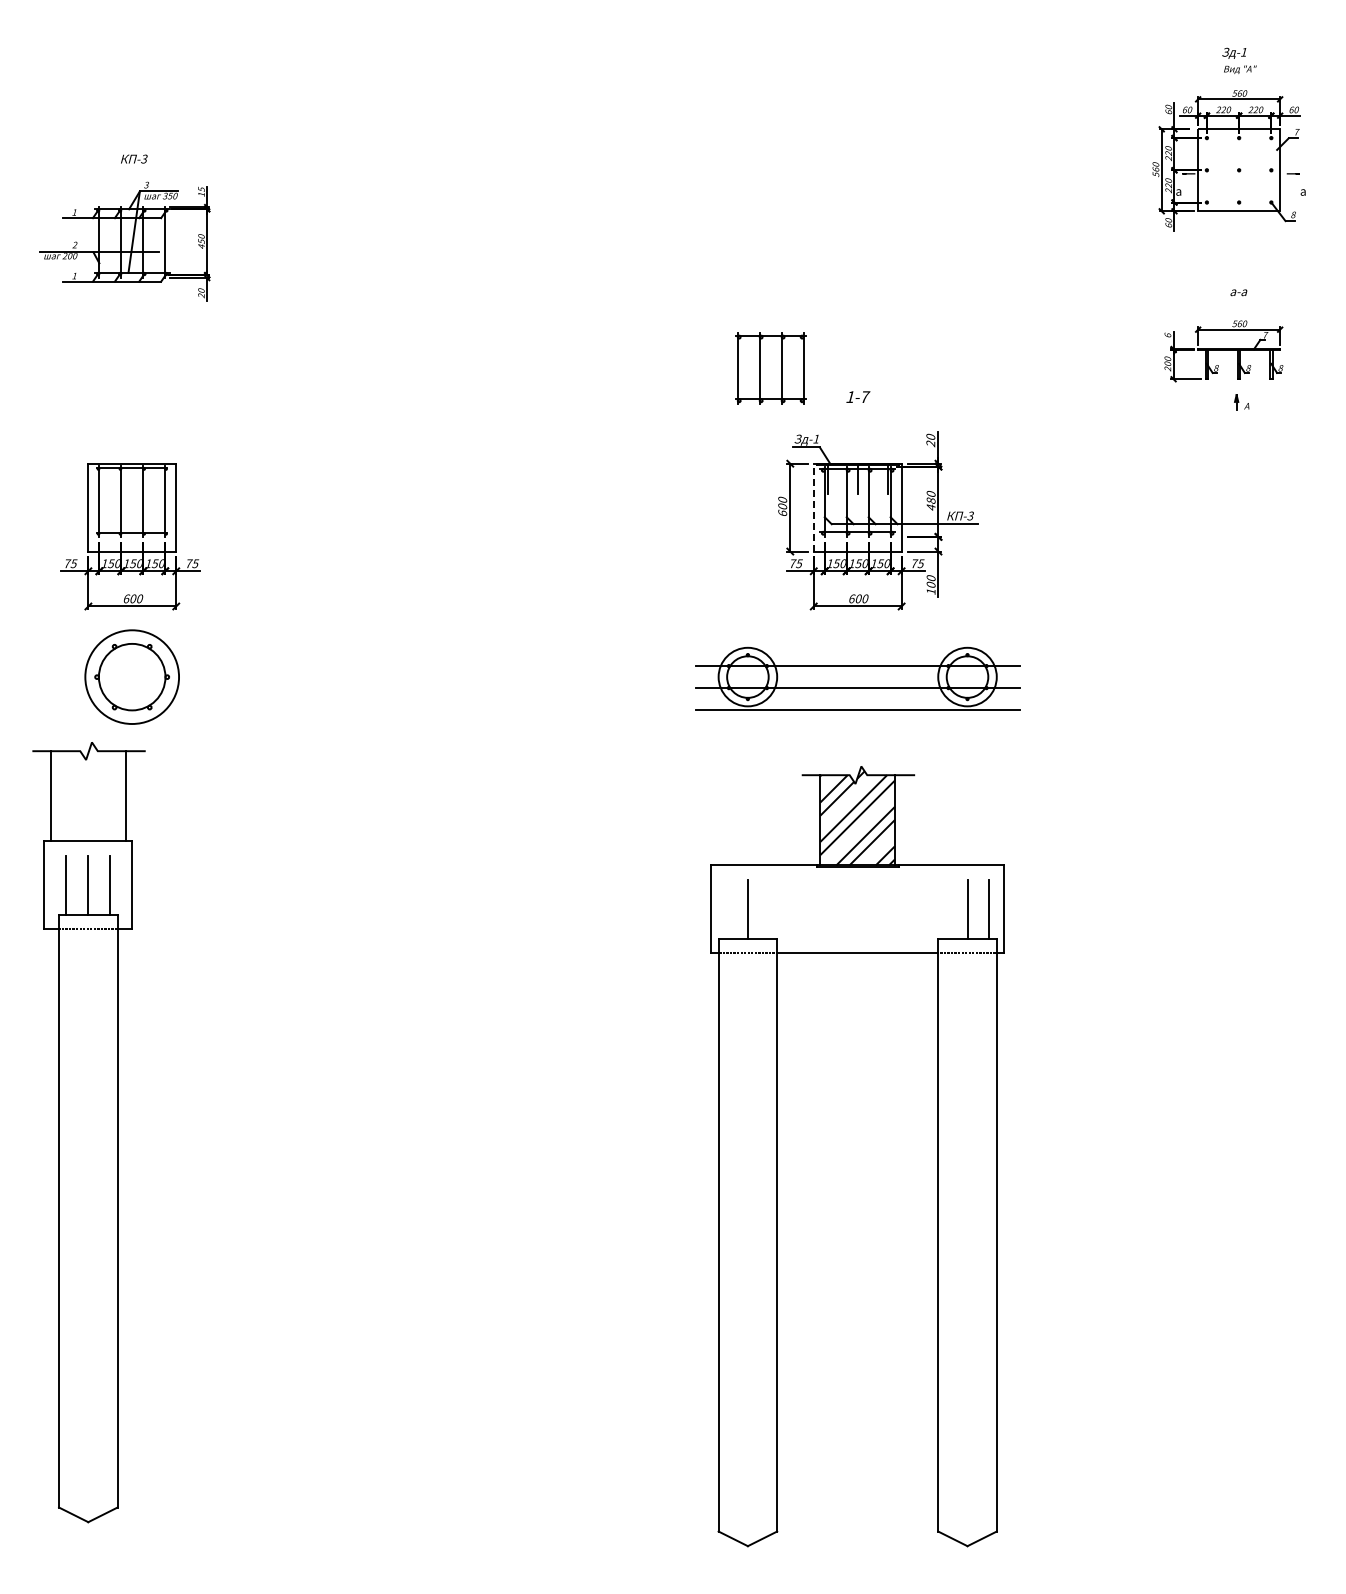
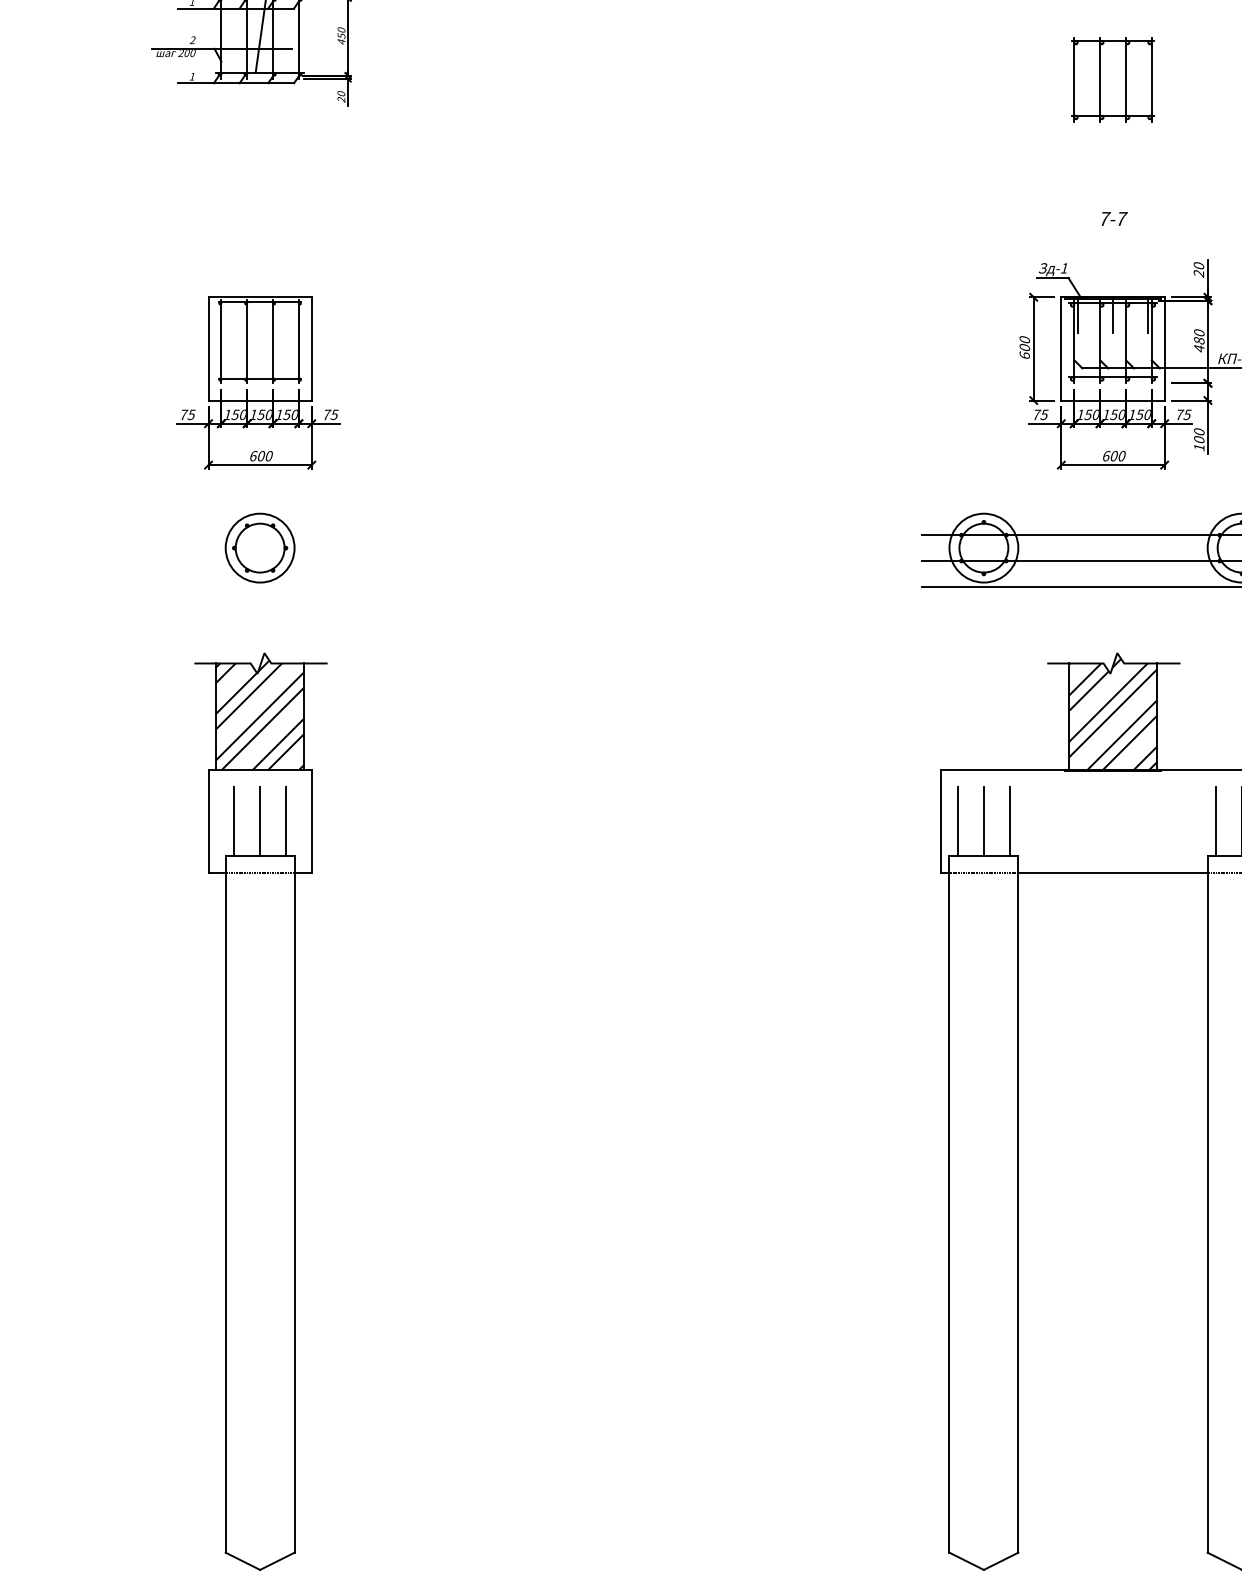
part: (770, 368) -> (1112, 79), moved
text: (850, 396) -> (1104, 218), 1-7 -> 7-7
line: (813, 507) -> (1061, 348), dashed -> solid
part: (132, 676) -> (260, 547), size x0.62
line: (725, 909) -> (957, 821), added
line: (769, 909) -> (1009, 821), added
line: (945, 909) -> (1216, 821), added
part: (88, 1132) -> (260, 1111), moved

